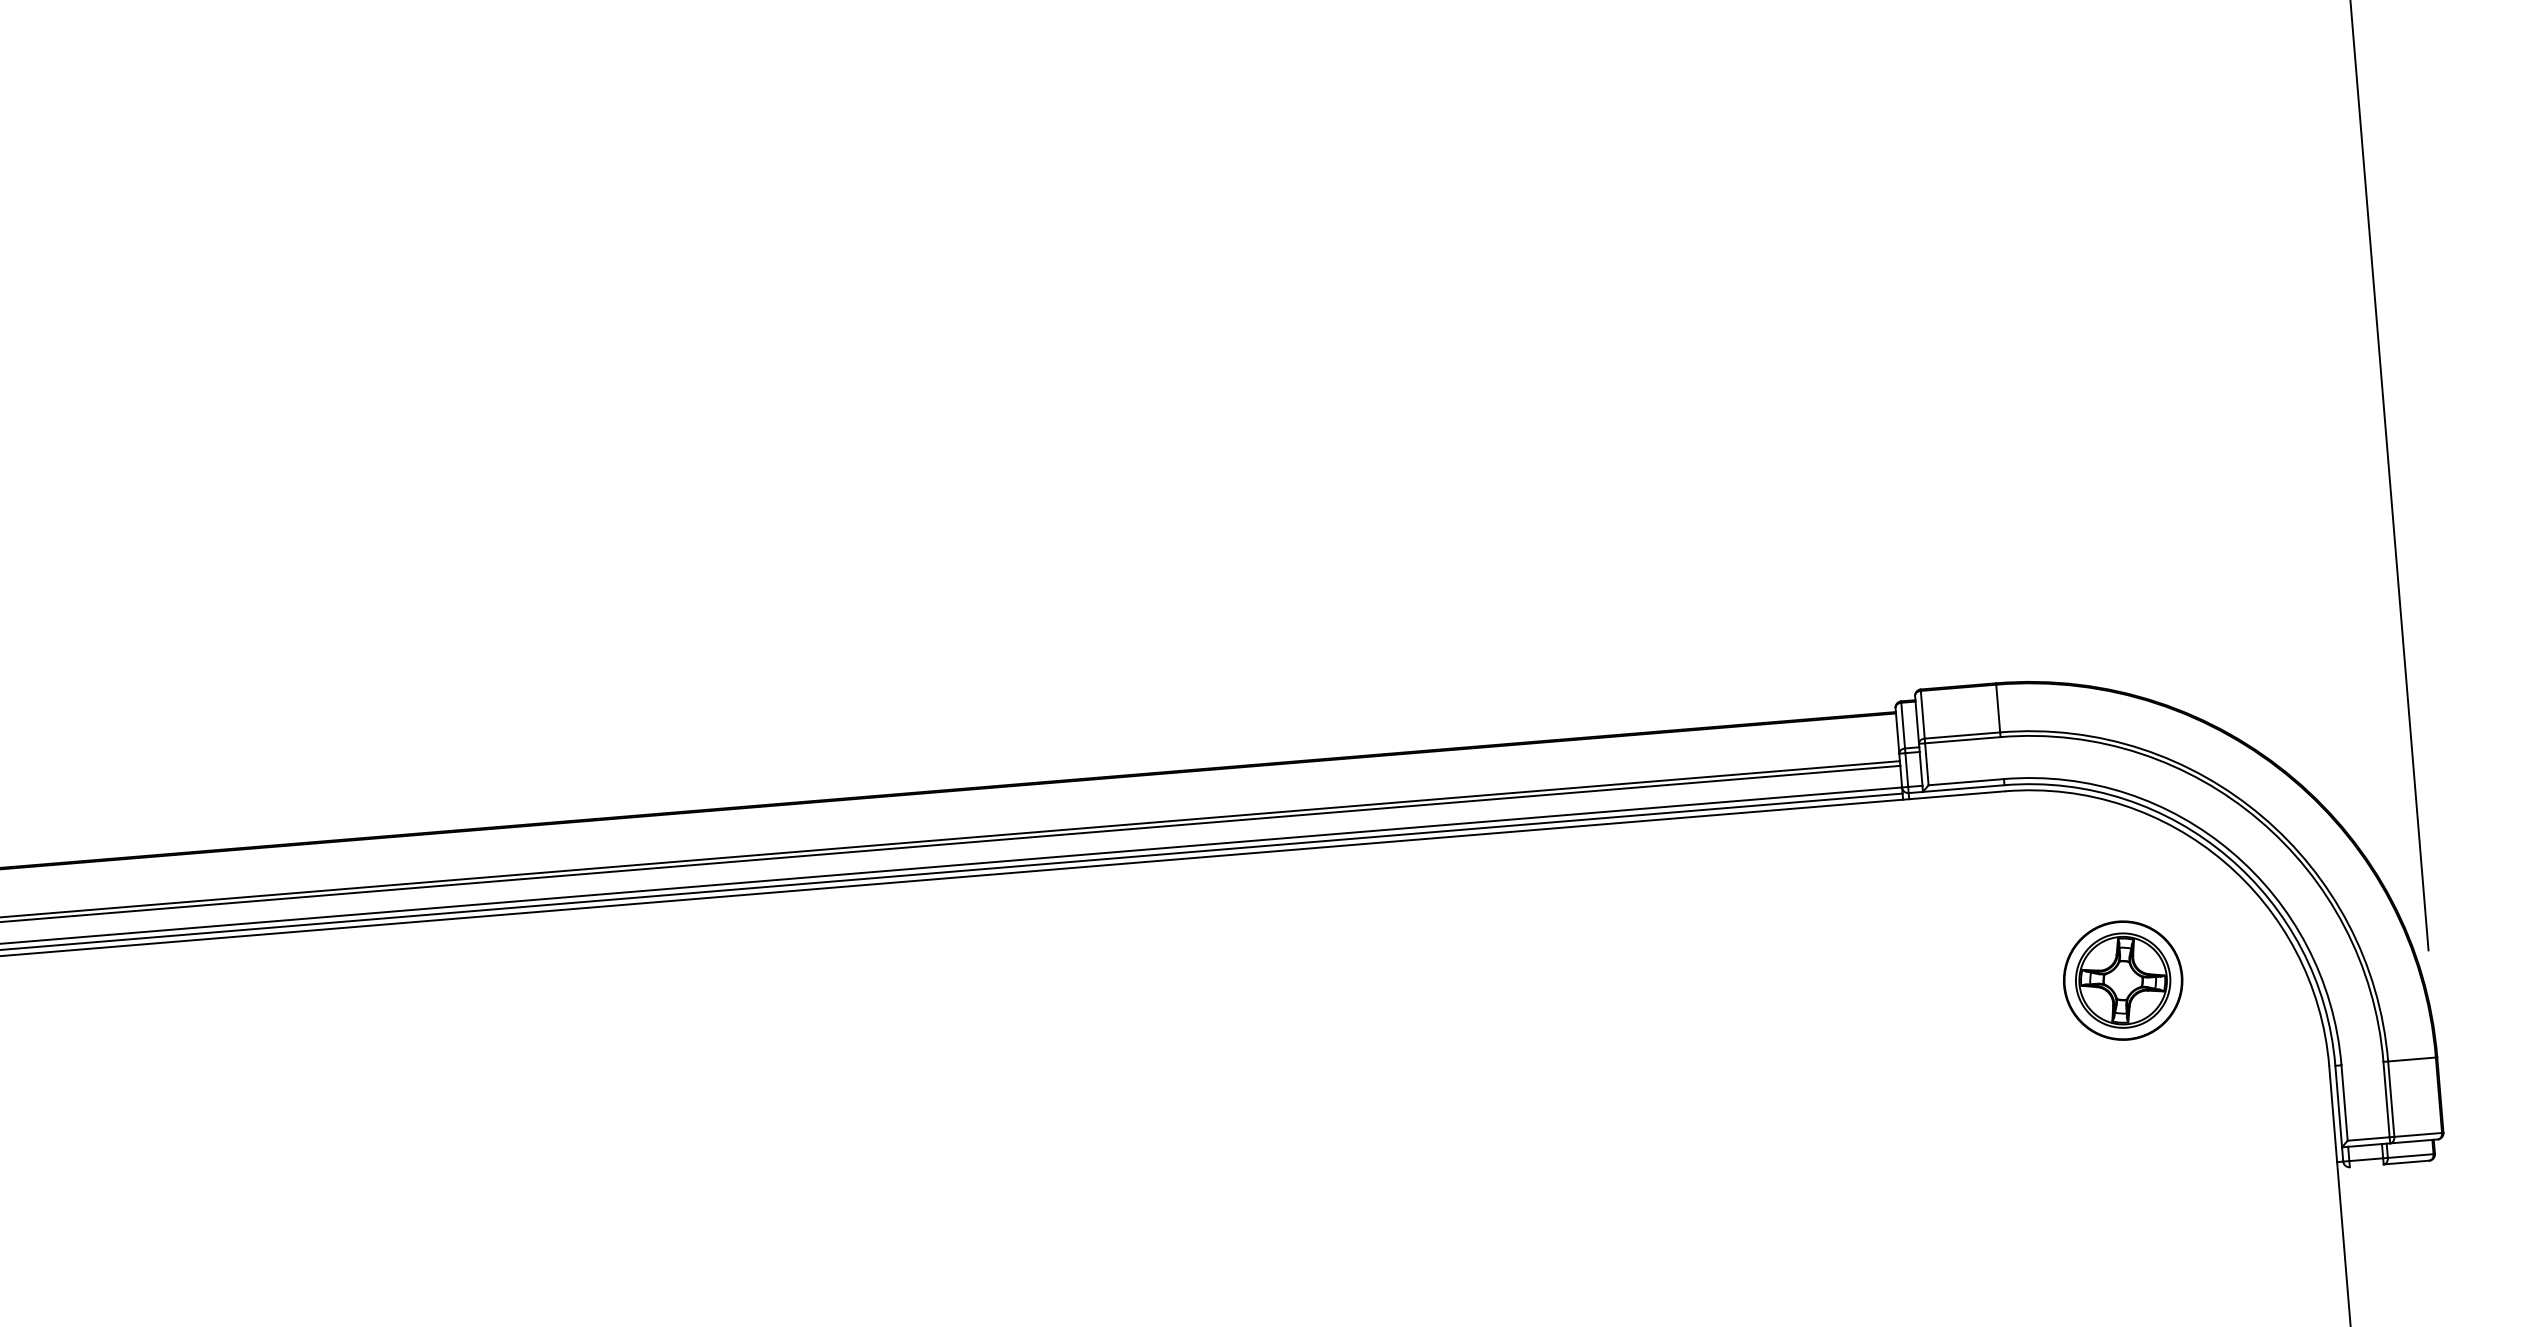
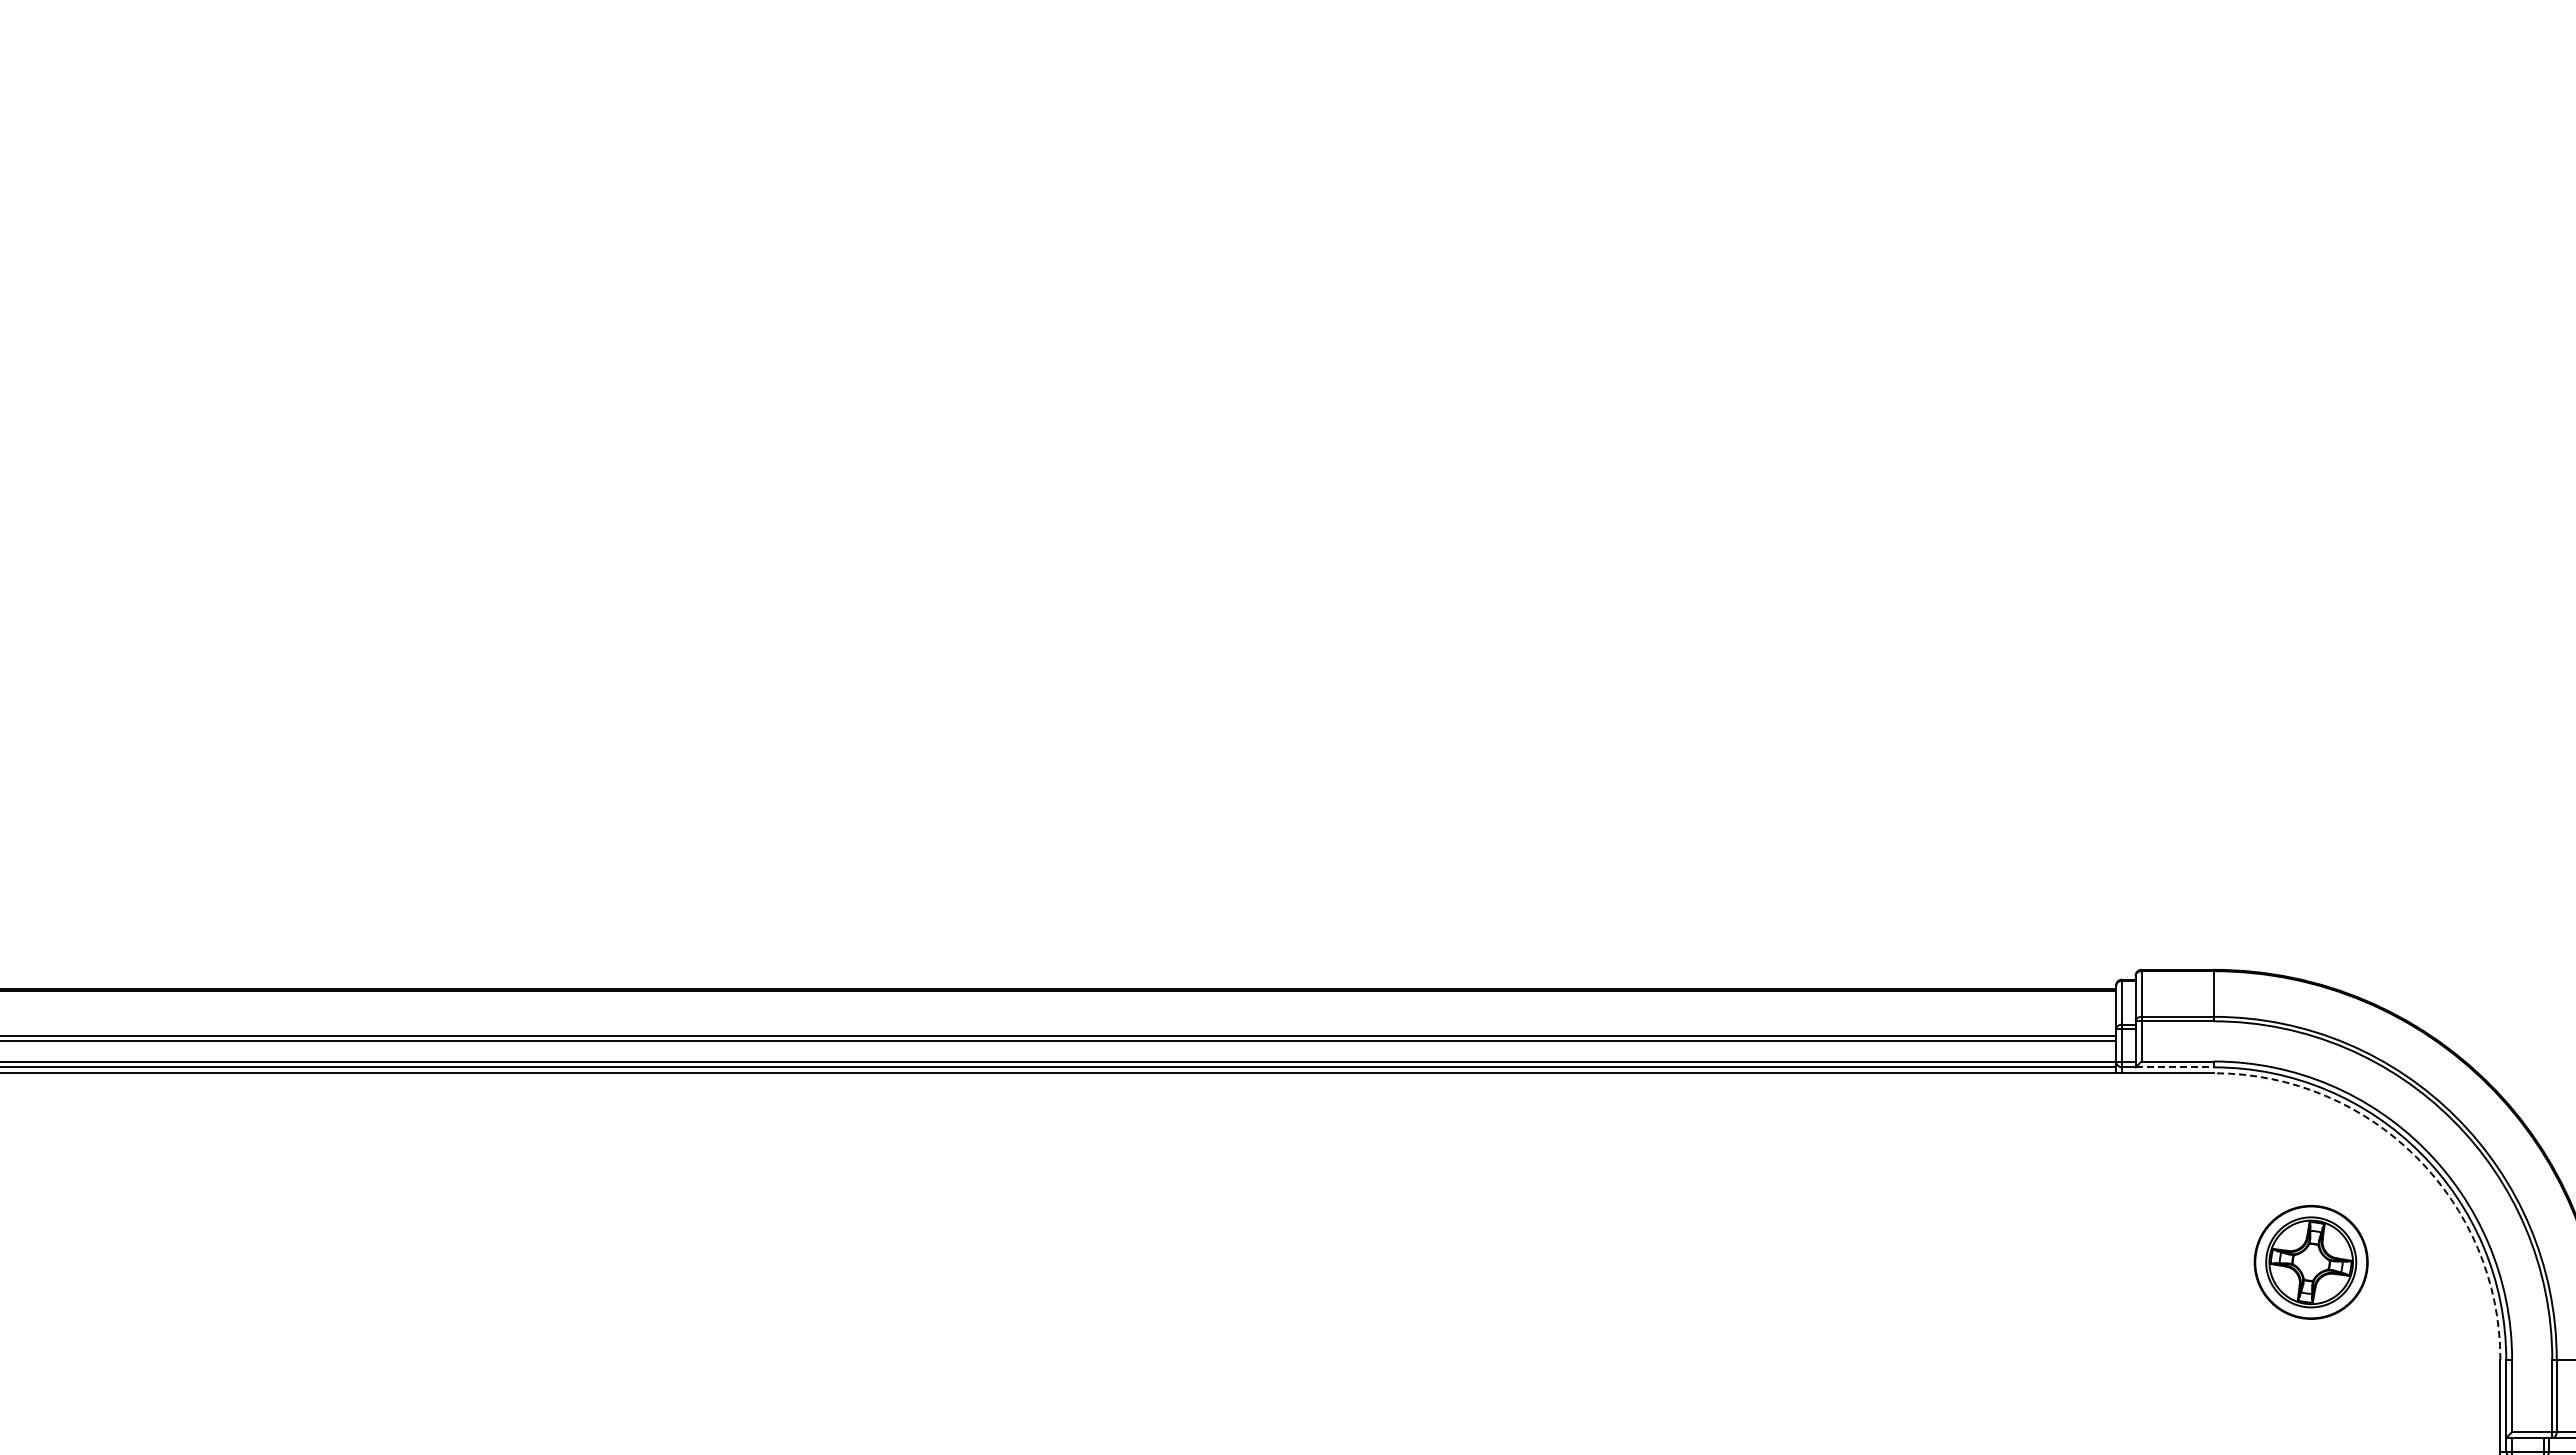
line: (1964, 788) -> (2175, 1067), solid -> dashed
arc: (2224, 861) -> (2416, 1157), solid -> dashed

